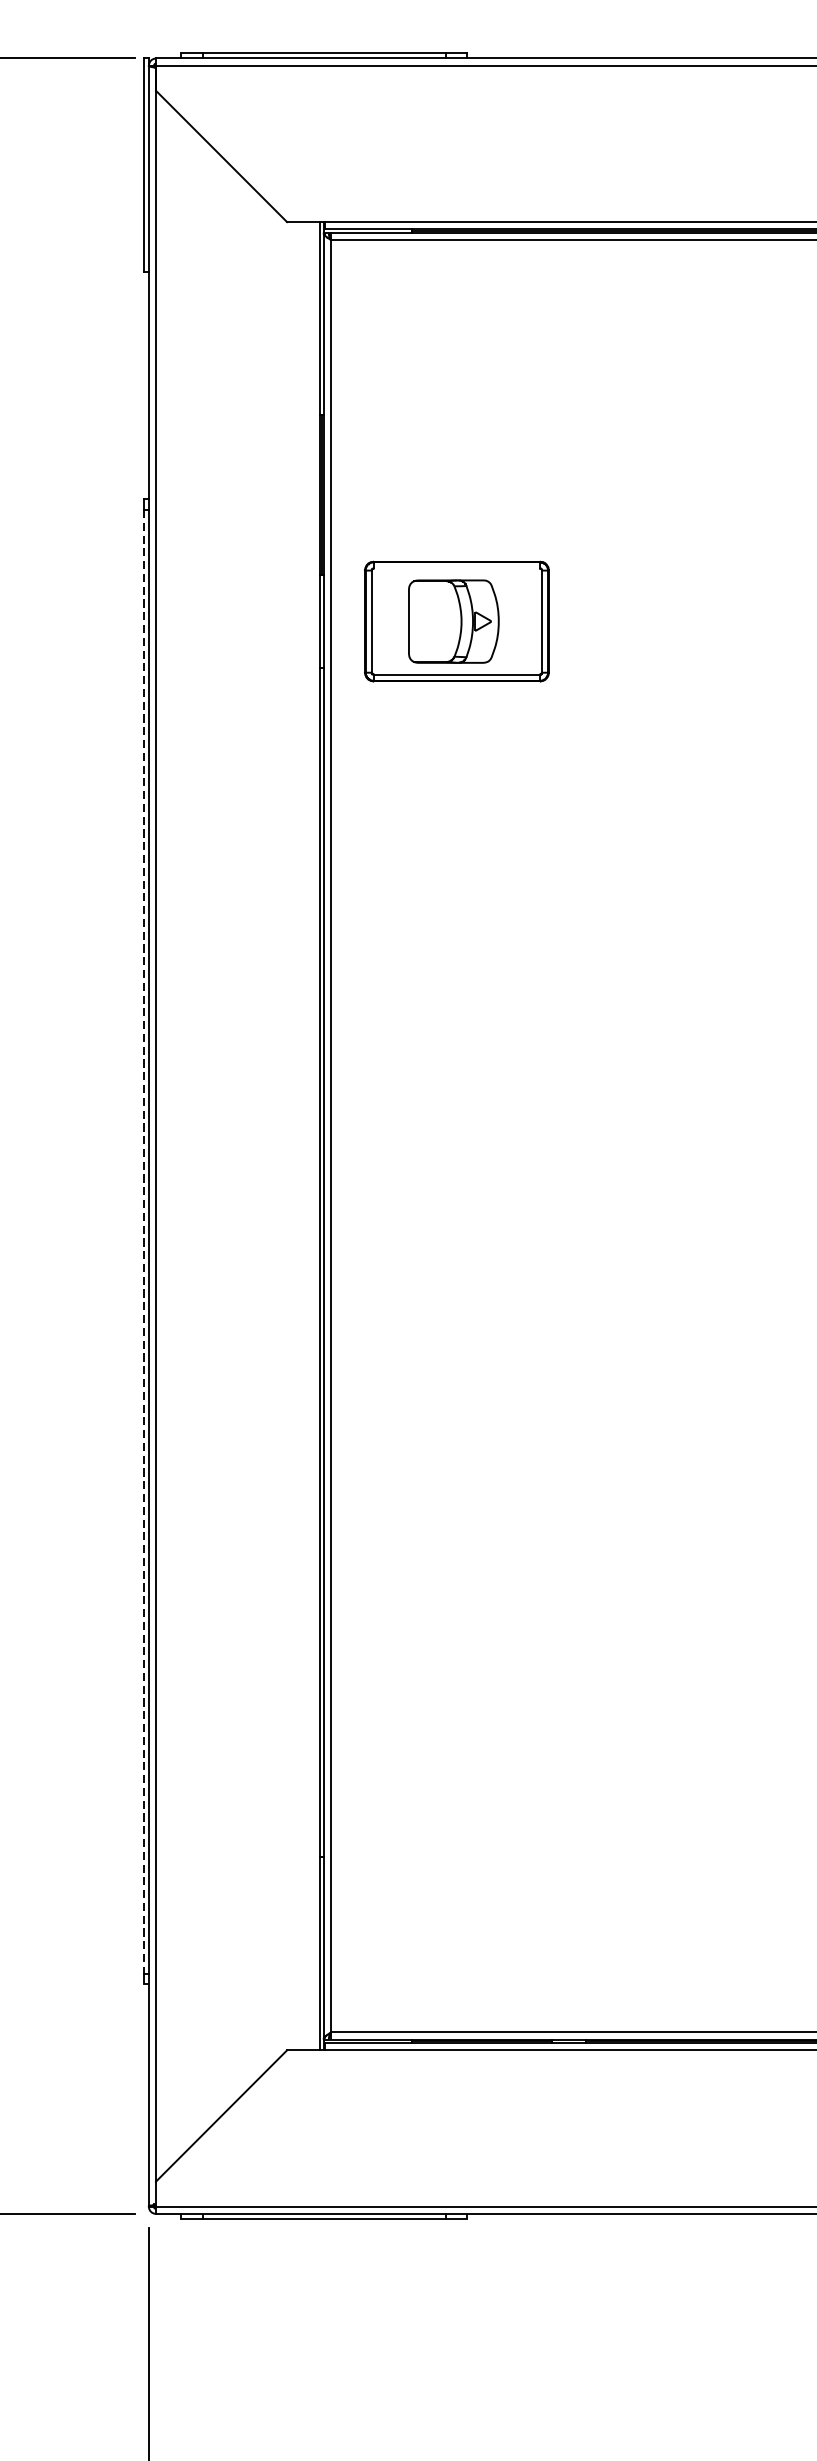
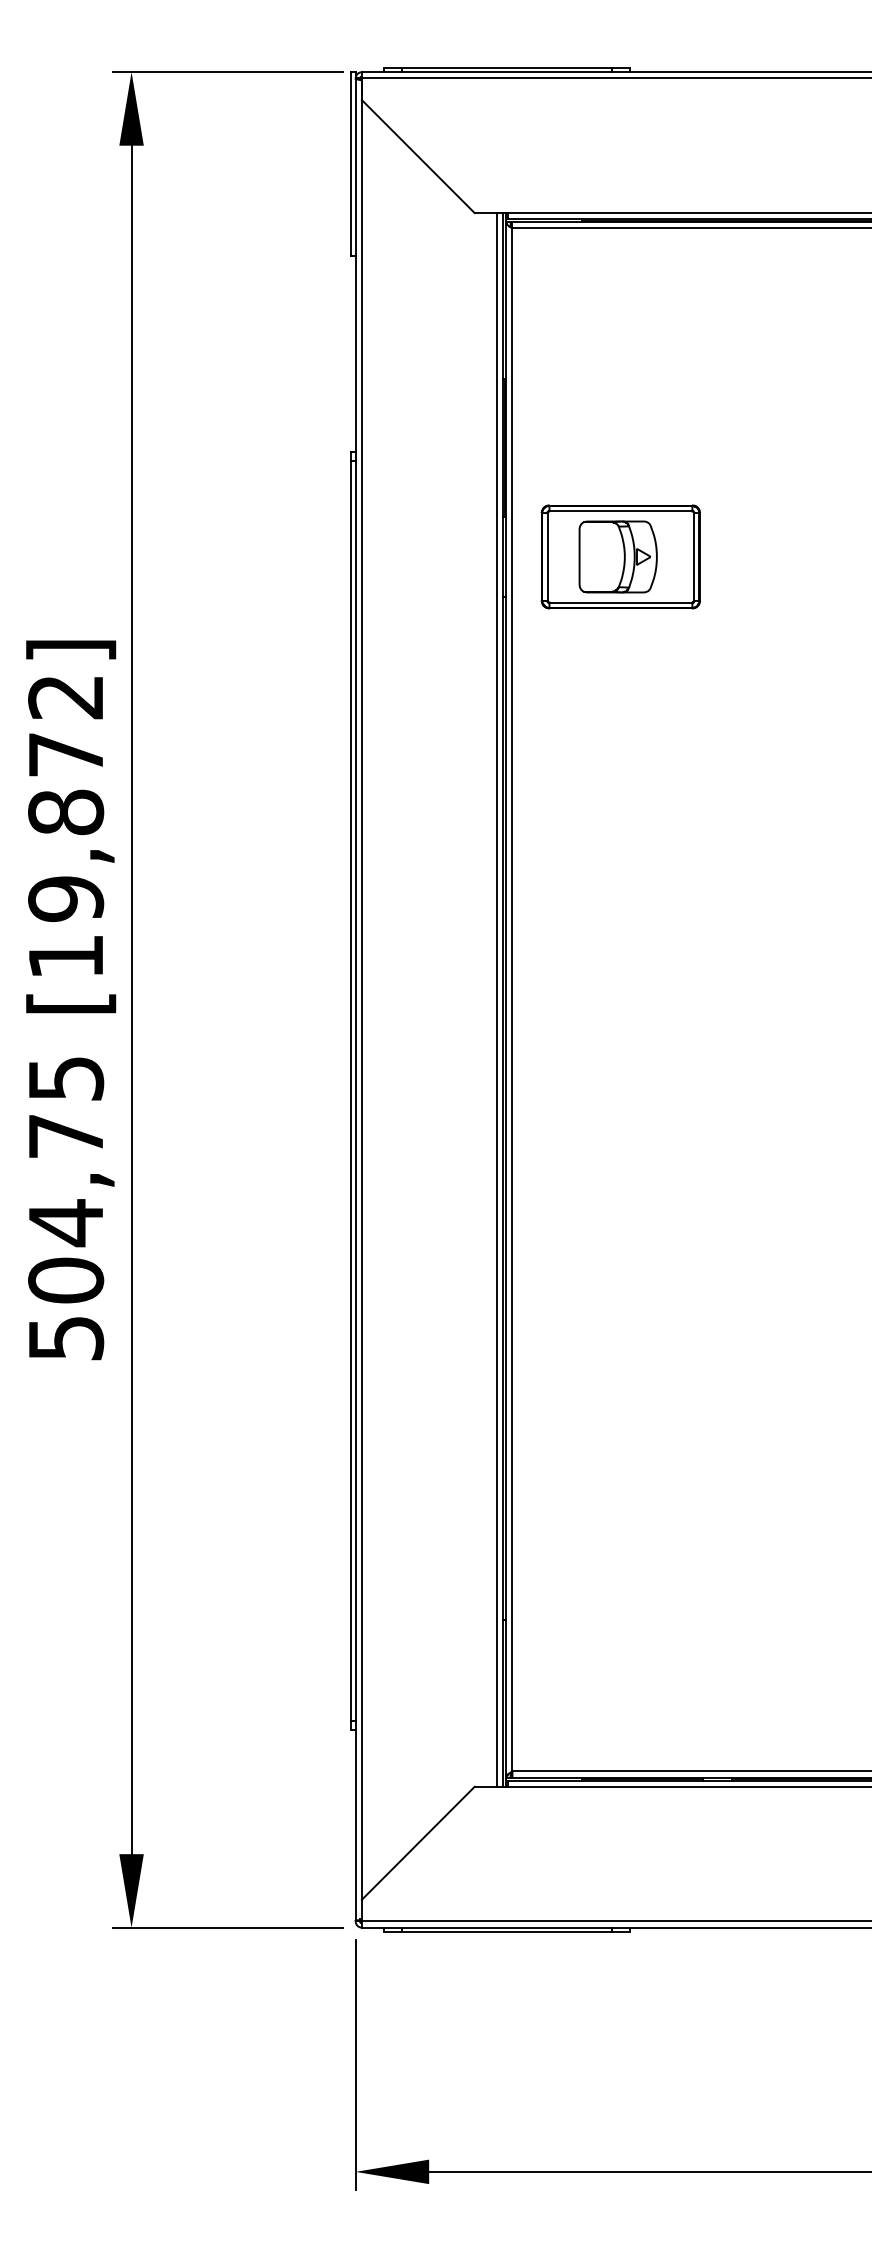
line: (456, 568) -> (620, 511), added
line: (312, 1135) -> (496, 999), added
line: (144, 1242) -> (351, 1091), dashed -> solid

